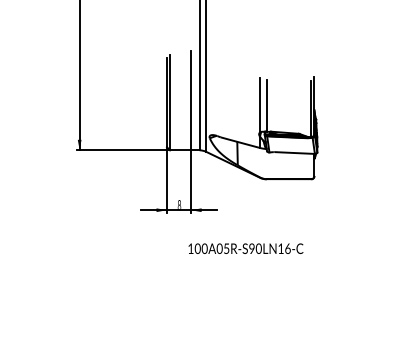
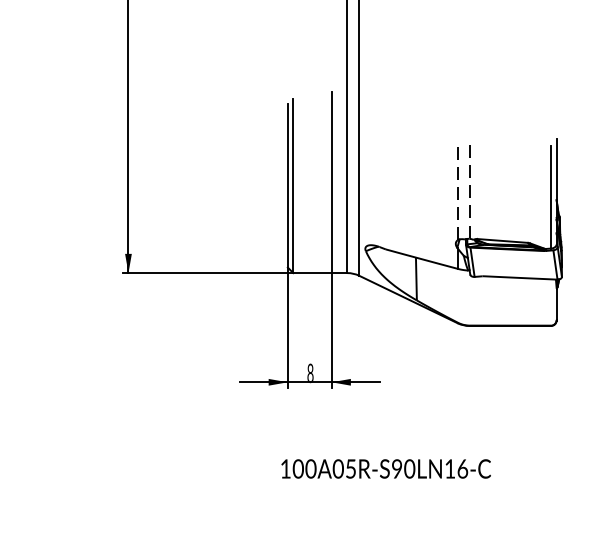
line: (260, 104) -> (458, 189), solid -> dashed
line: (266, 105) -> (469, 191), solid -> dashed
text: (245, 248) -> (385, 468), moved

